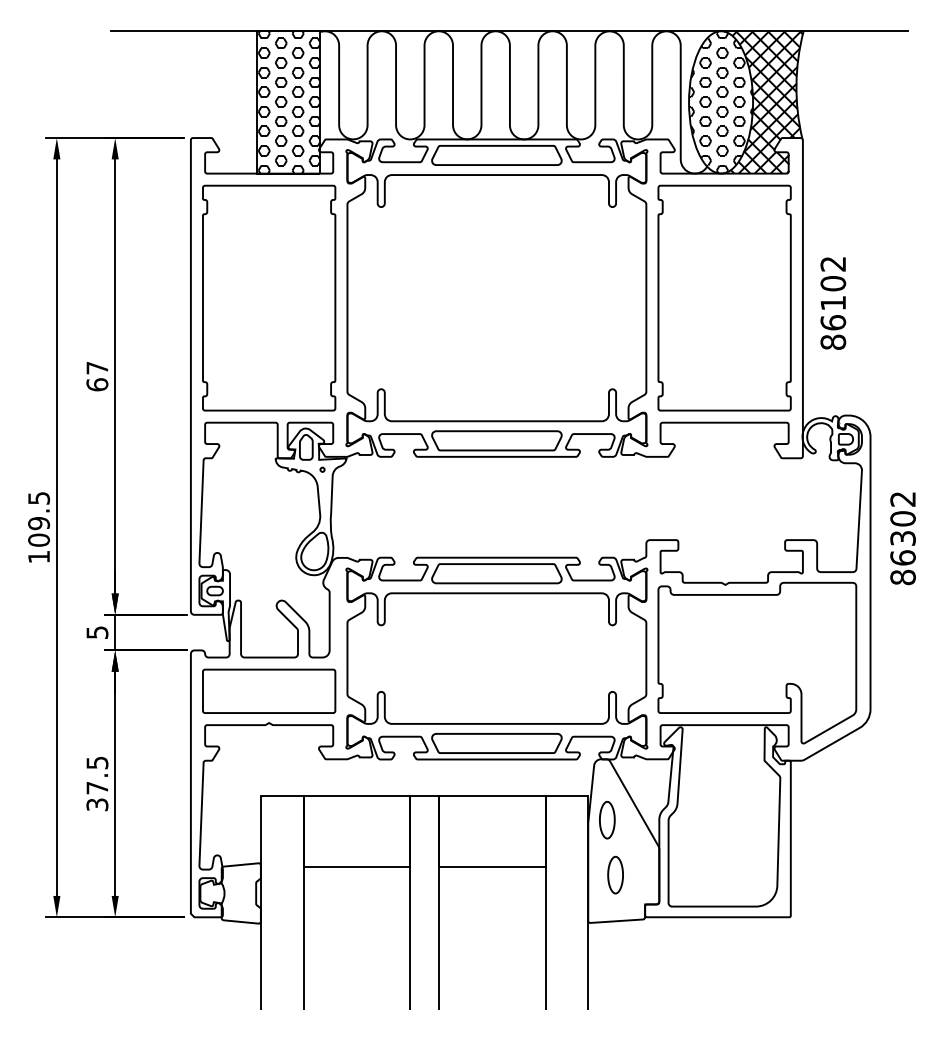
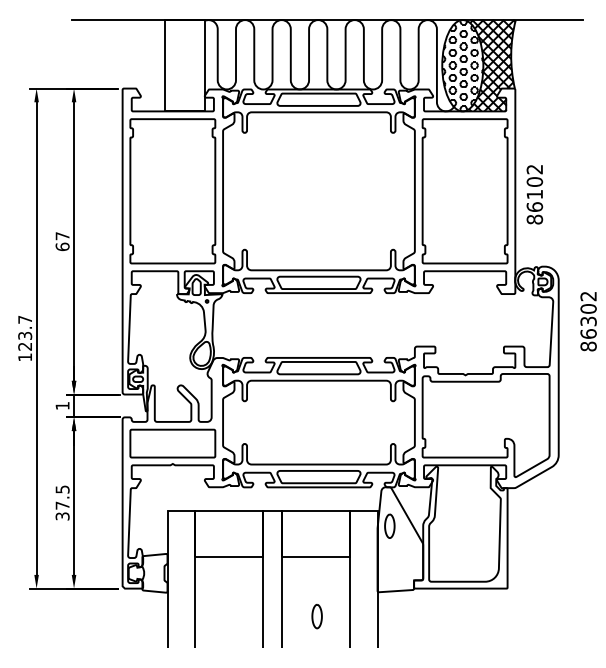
hatch: (288, 102) -> (185, 65), removed
text: (39, 518) -> (25, 332), 109.5 -> 123.7
text: (902, 538) -> (588, 321), moved
text: (97, 631) -> (62, 405), 5 -> 1
part: (614, 875) -> (316, 616), moved

